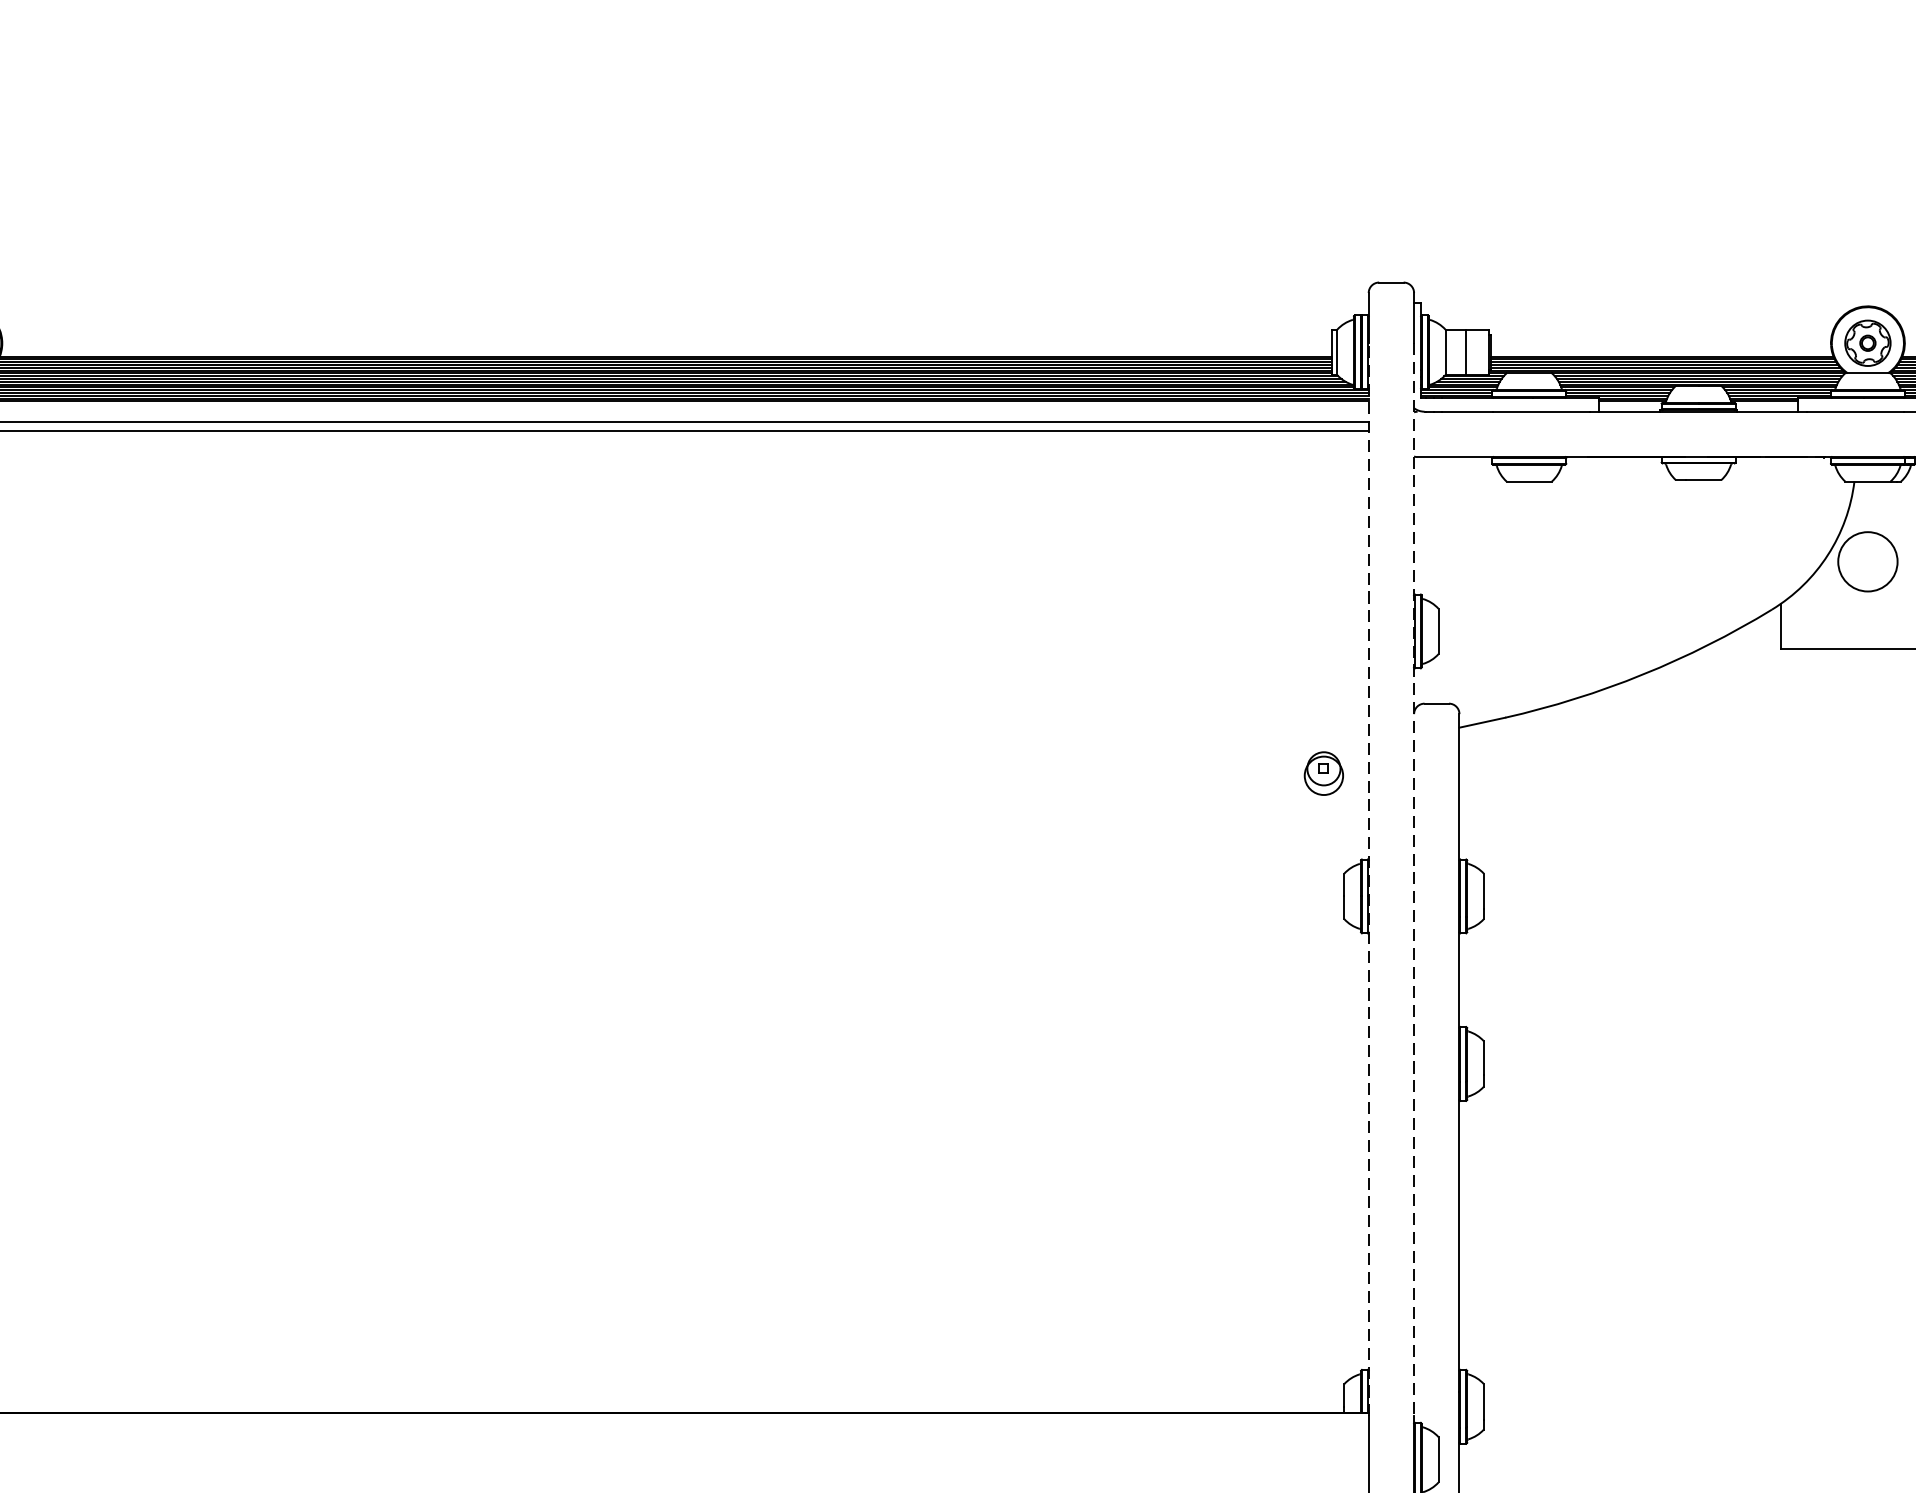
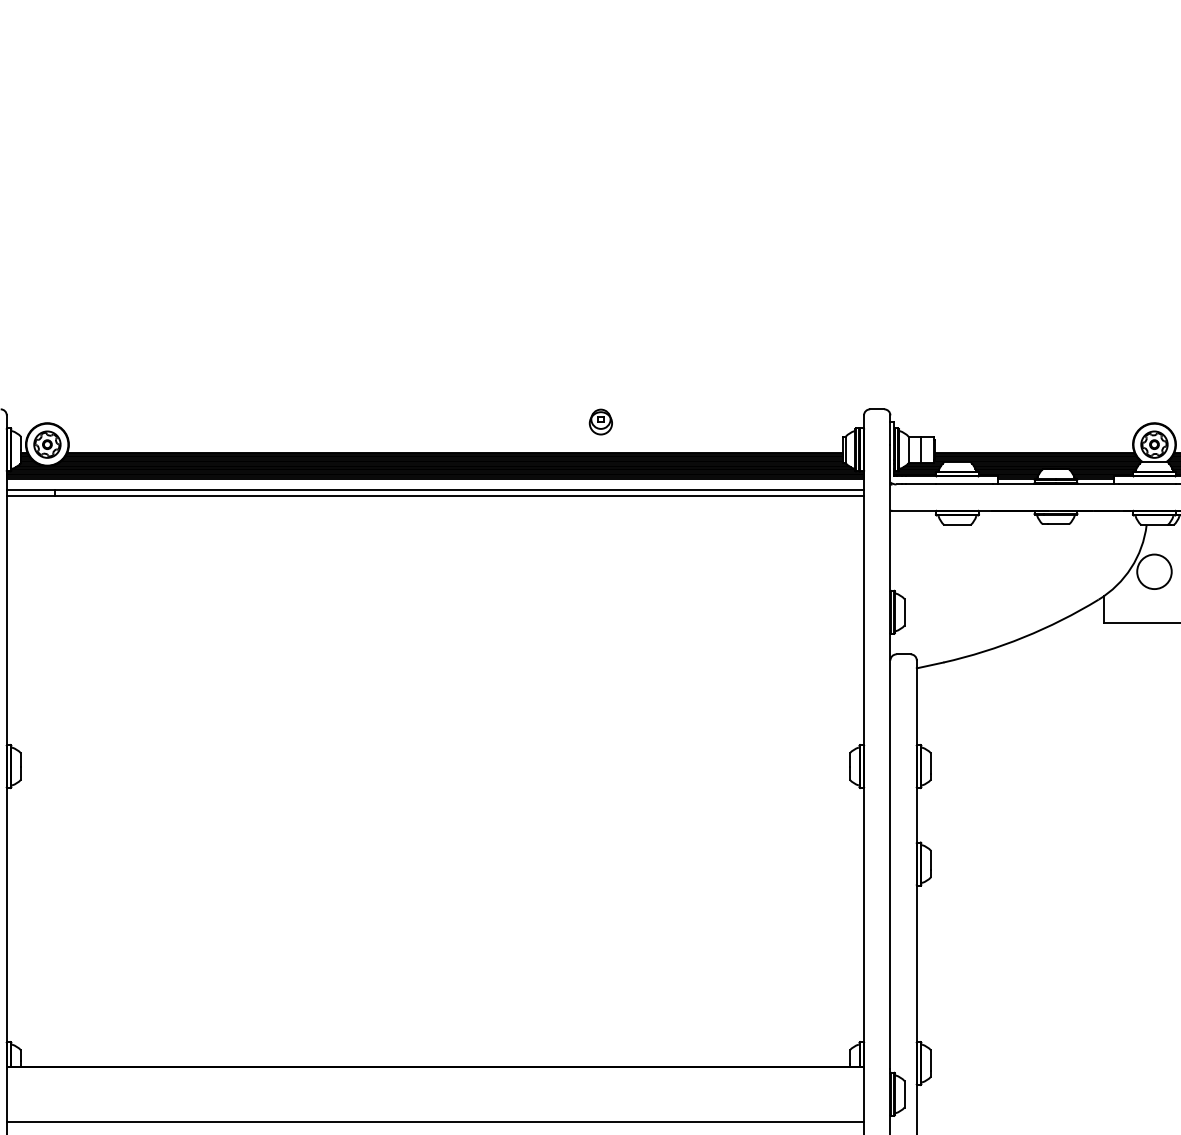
part: (1323, 772) -> (600, 421), moved
line: (1369, 879) -> (864, 756), dashed -> solid
line: (1414, 880) -> (890, 757), dashed -> solid

